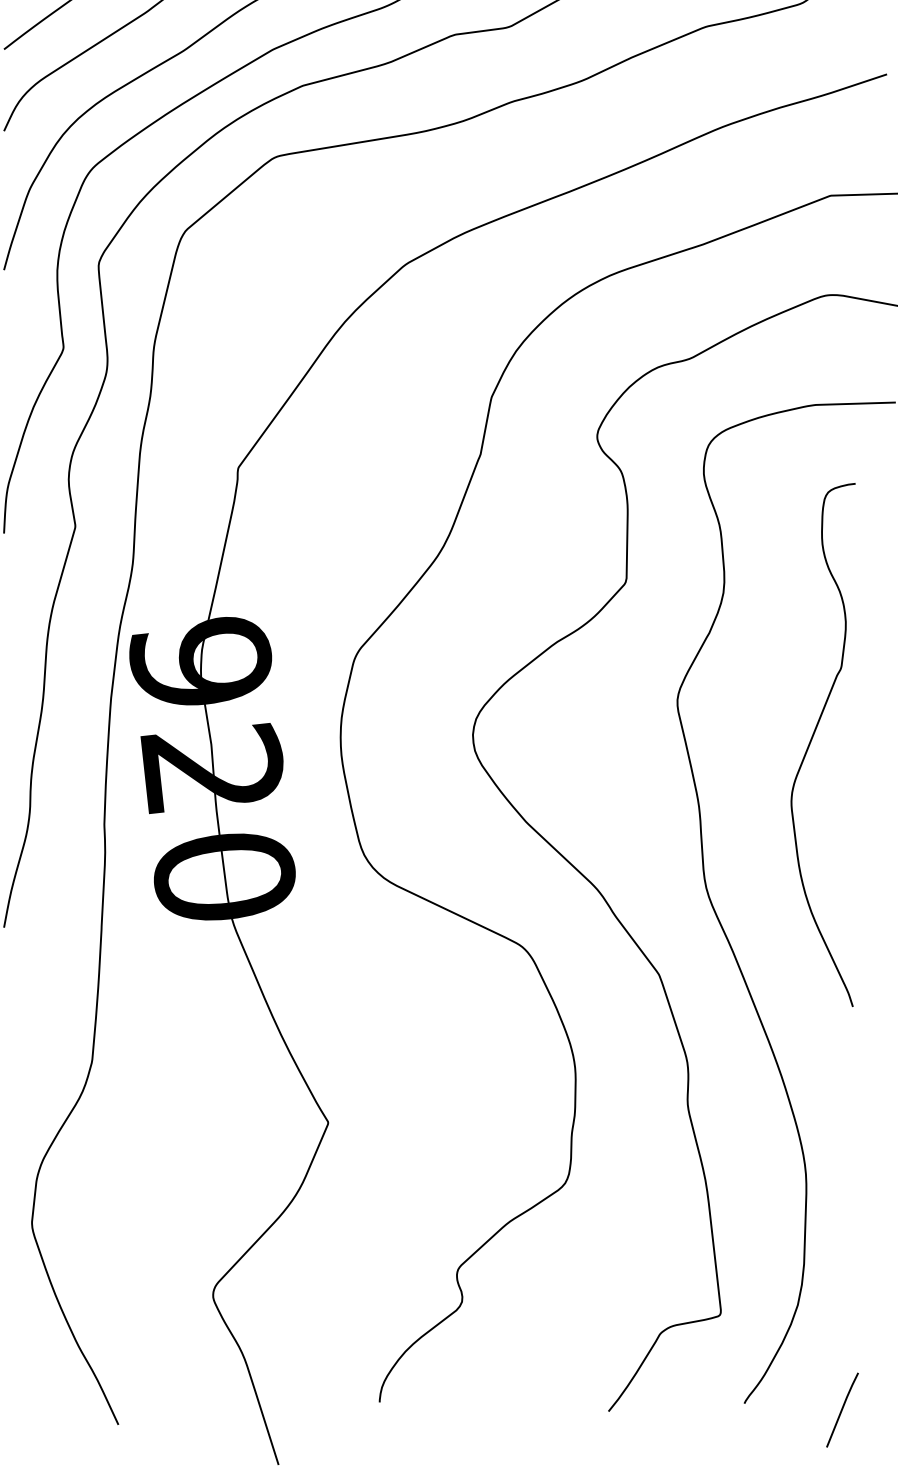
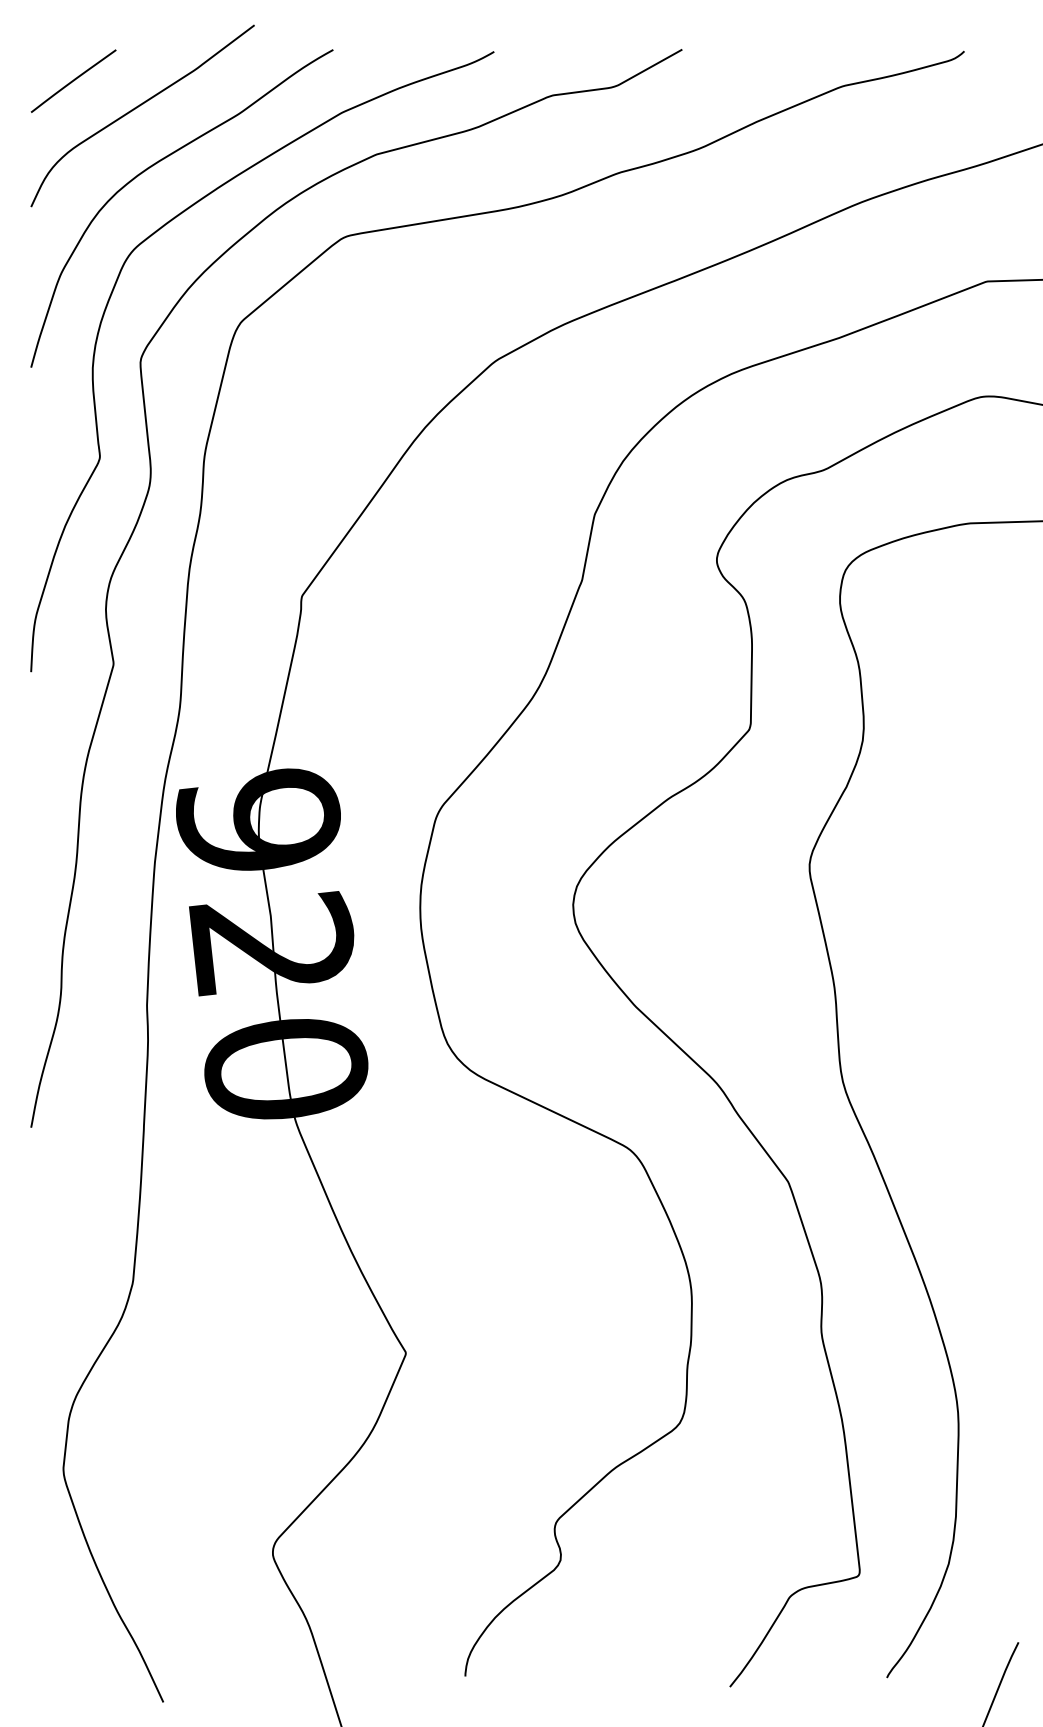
curve: (811, 742) -> (964, 913), removed

